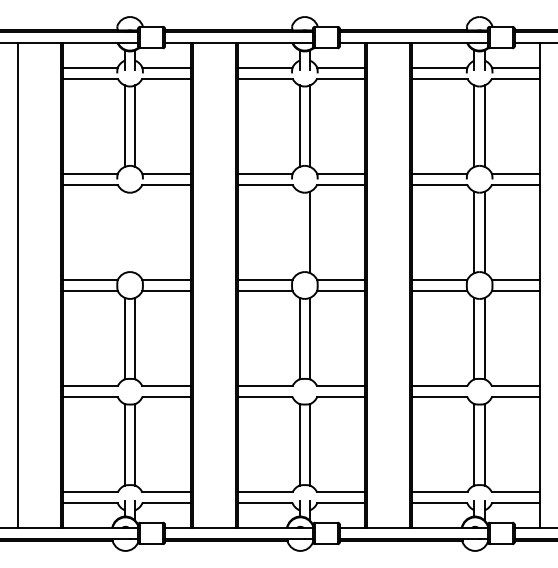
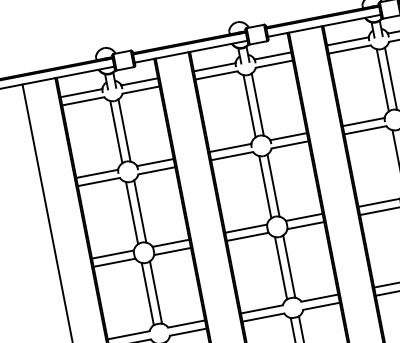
line: (124, 232) -> (131, 213), added
line: (135, 232) -> (140, 211), added
line: (299, 232) -> (265, 187), added

